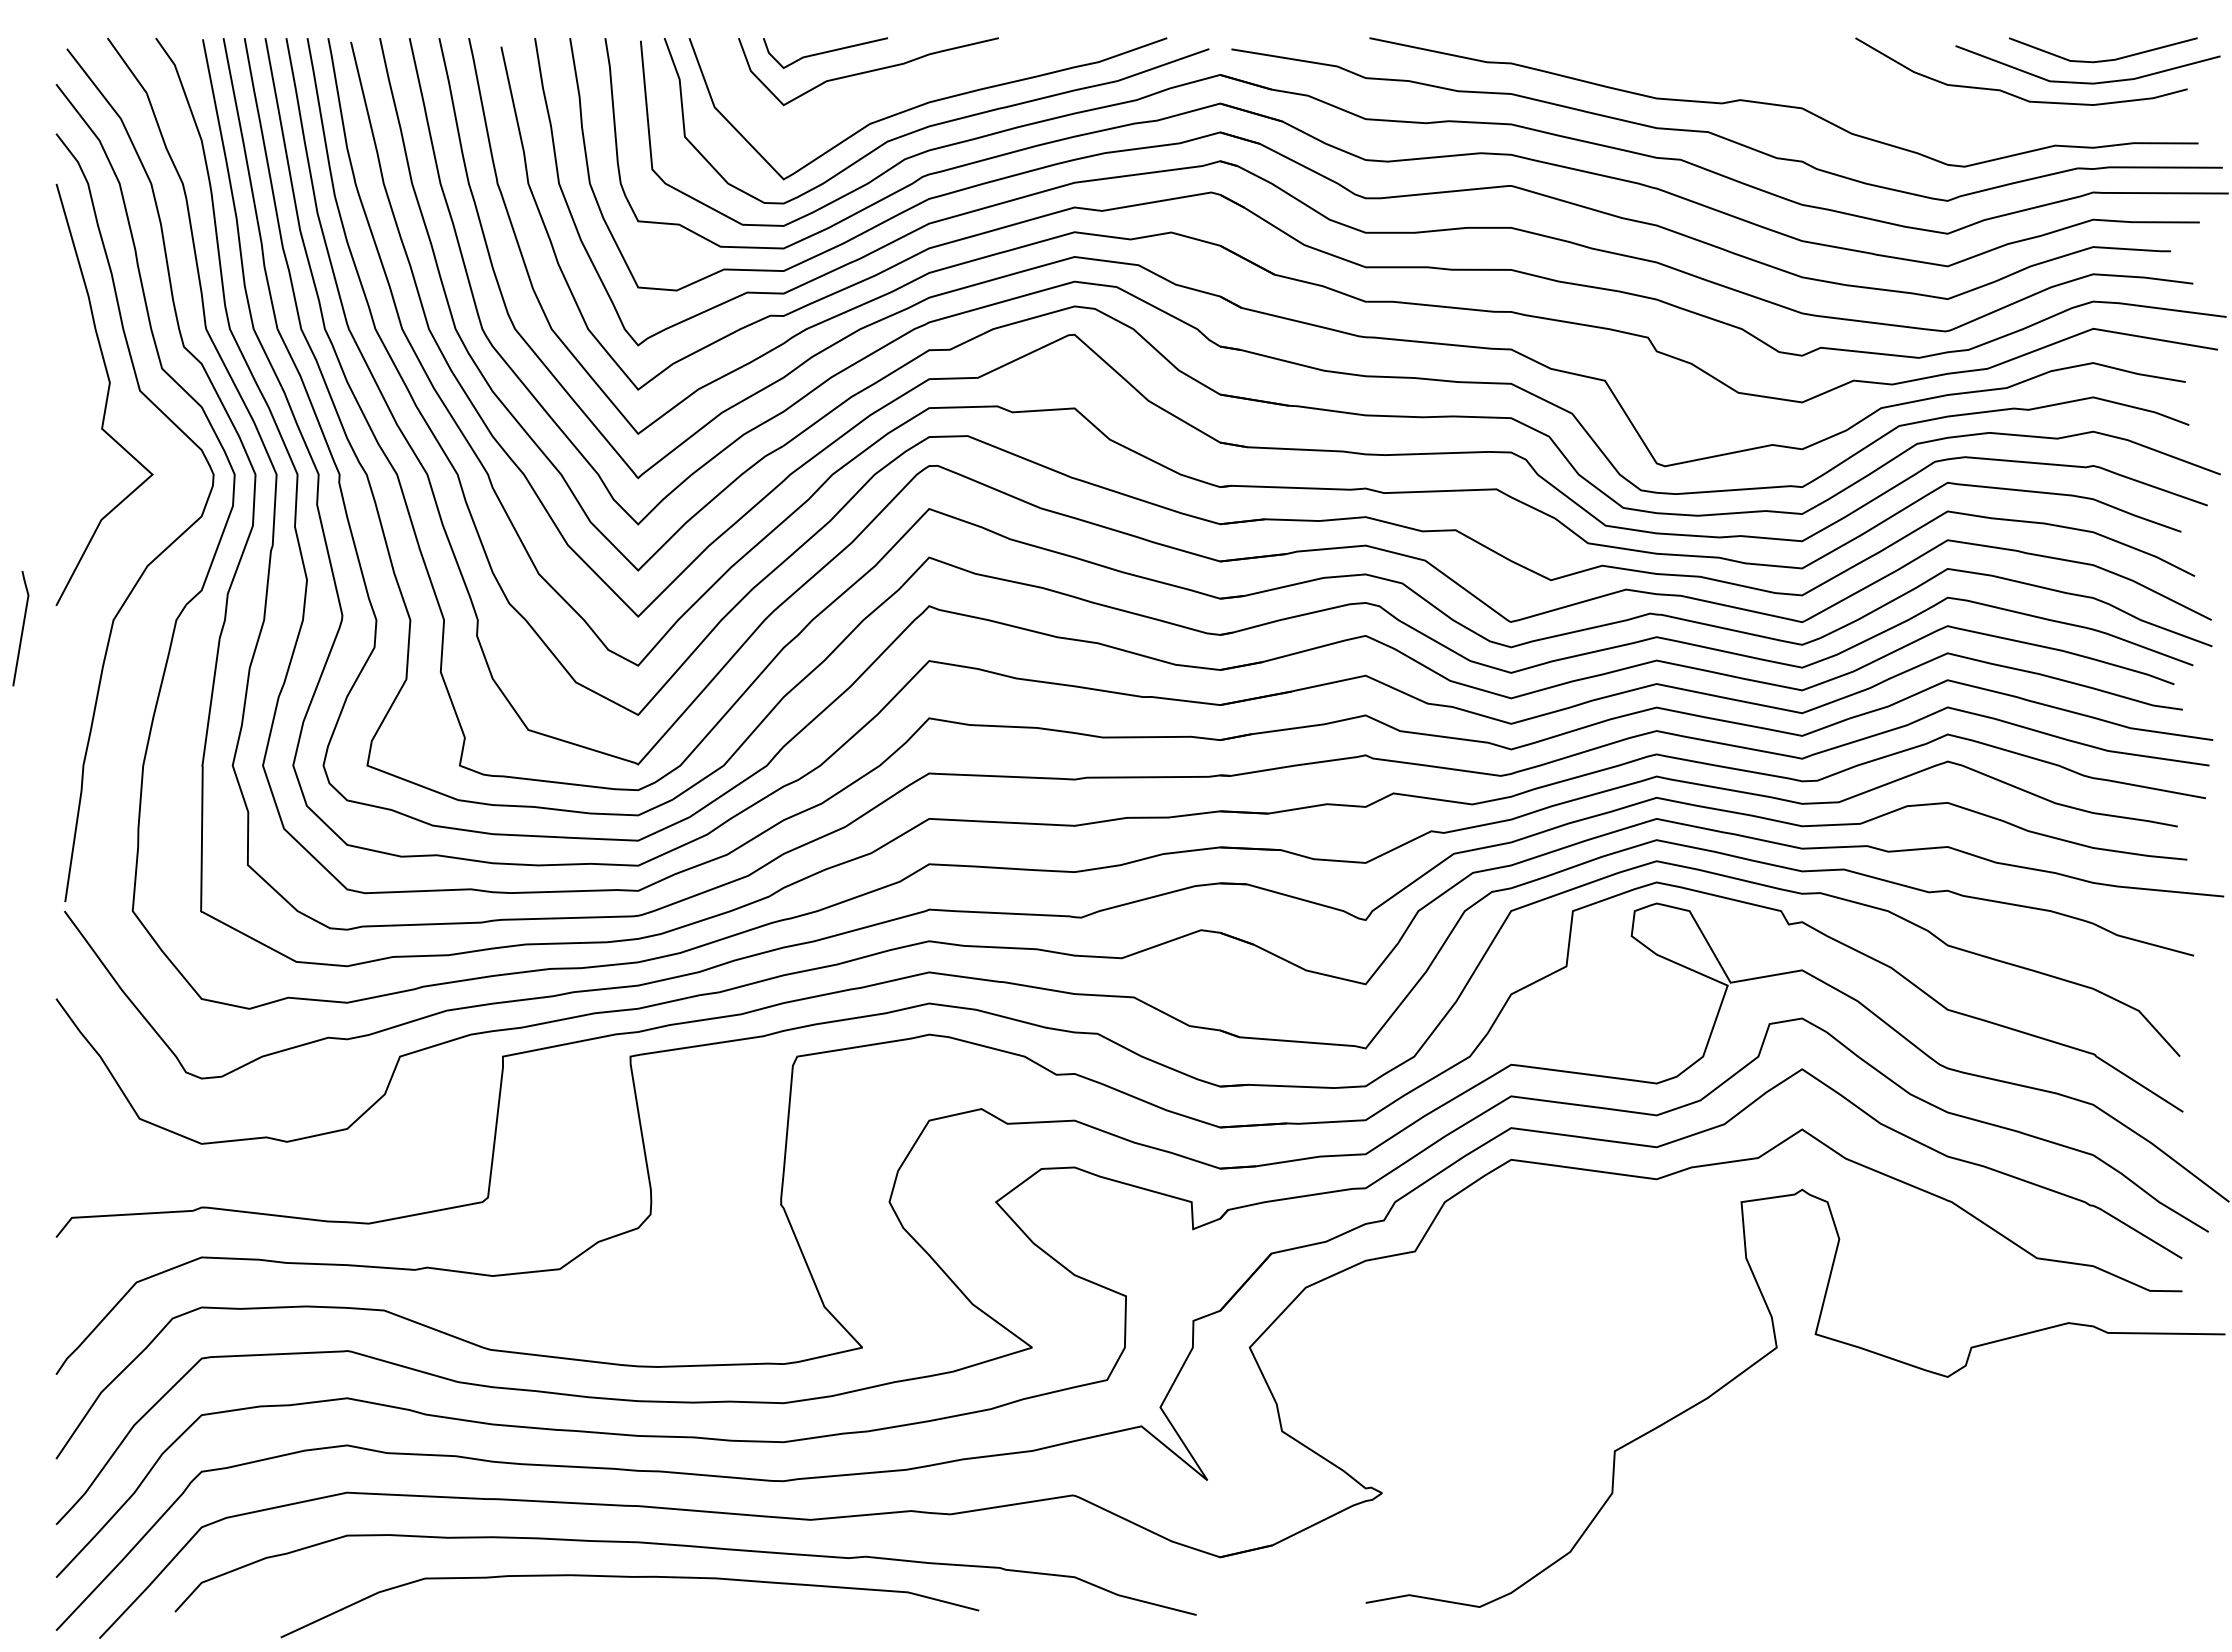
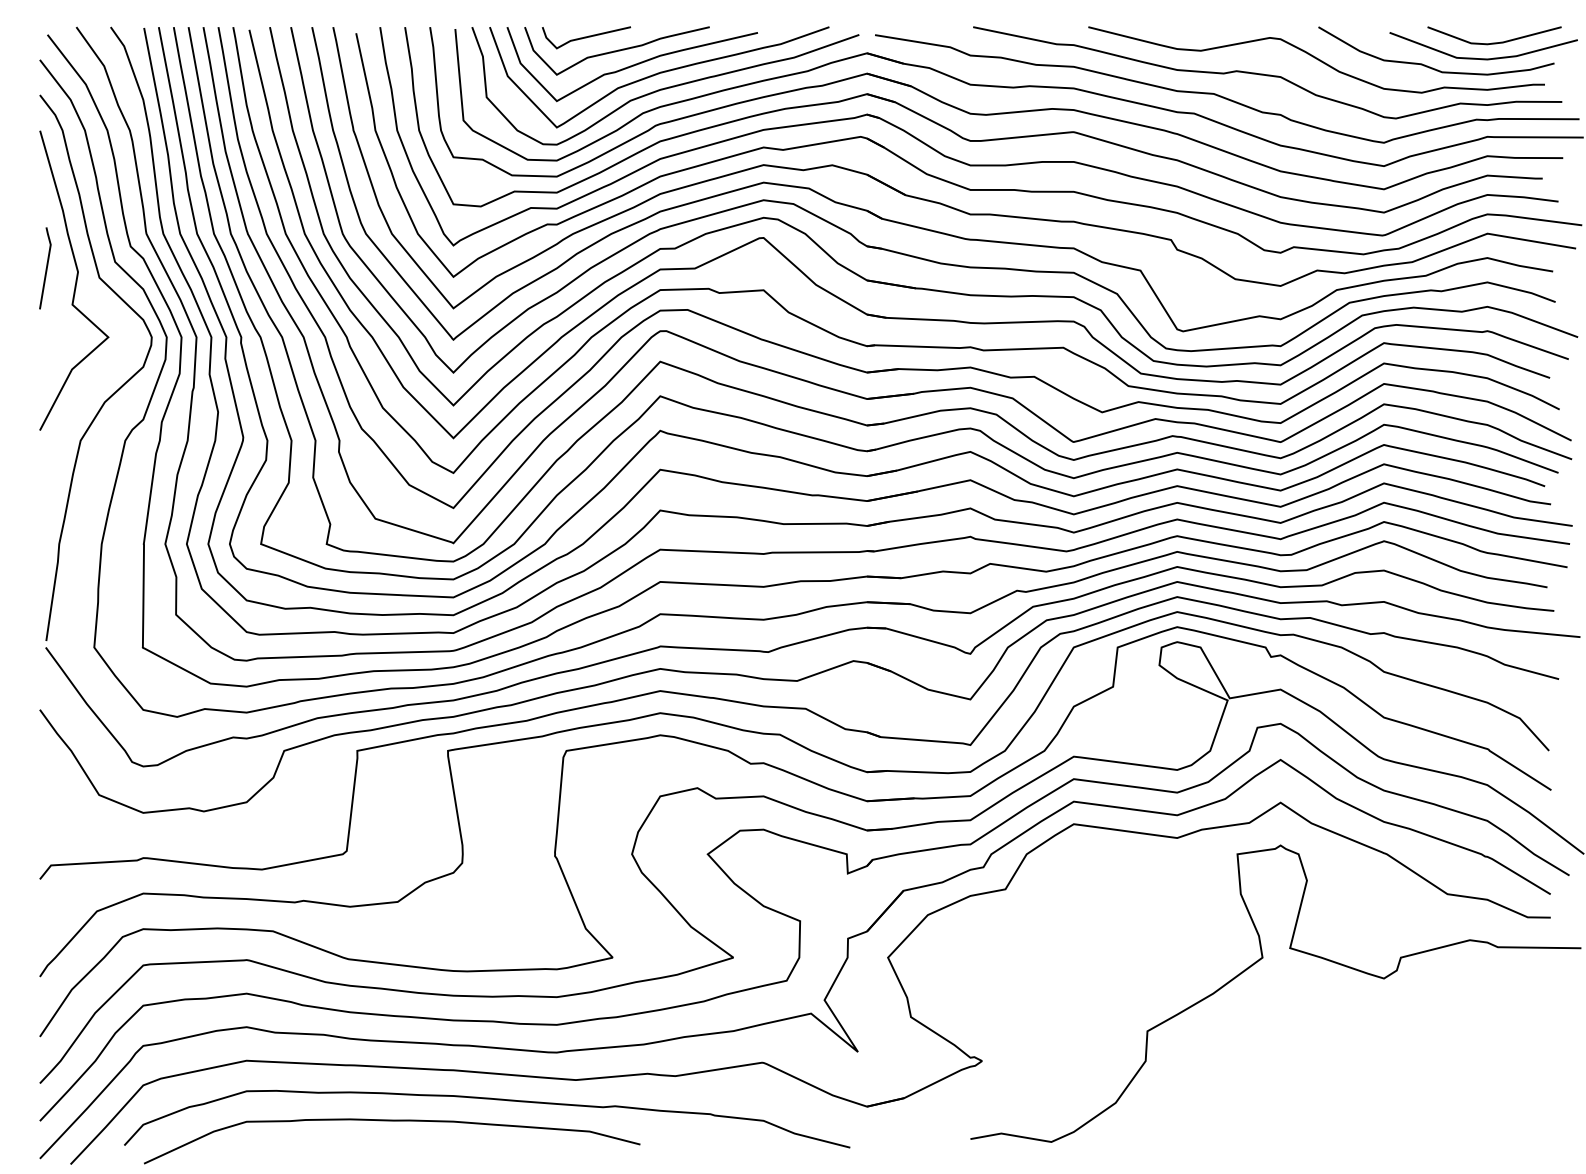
curve: (1852, 83) -> (1316, 59), added
curve: (889, 91) -> (632, 65), added
line: (21, 629) -> (45, 269), moved
curve: (629, 1577) -> (391, 1121), moved

